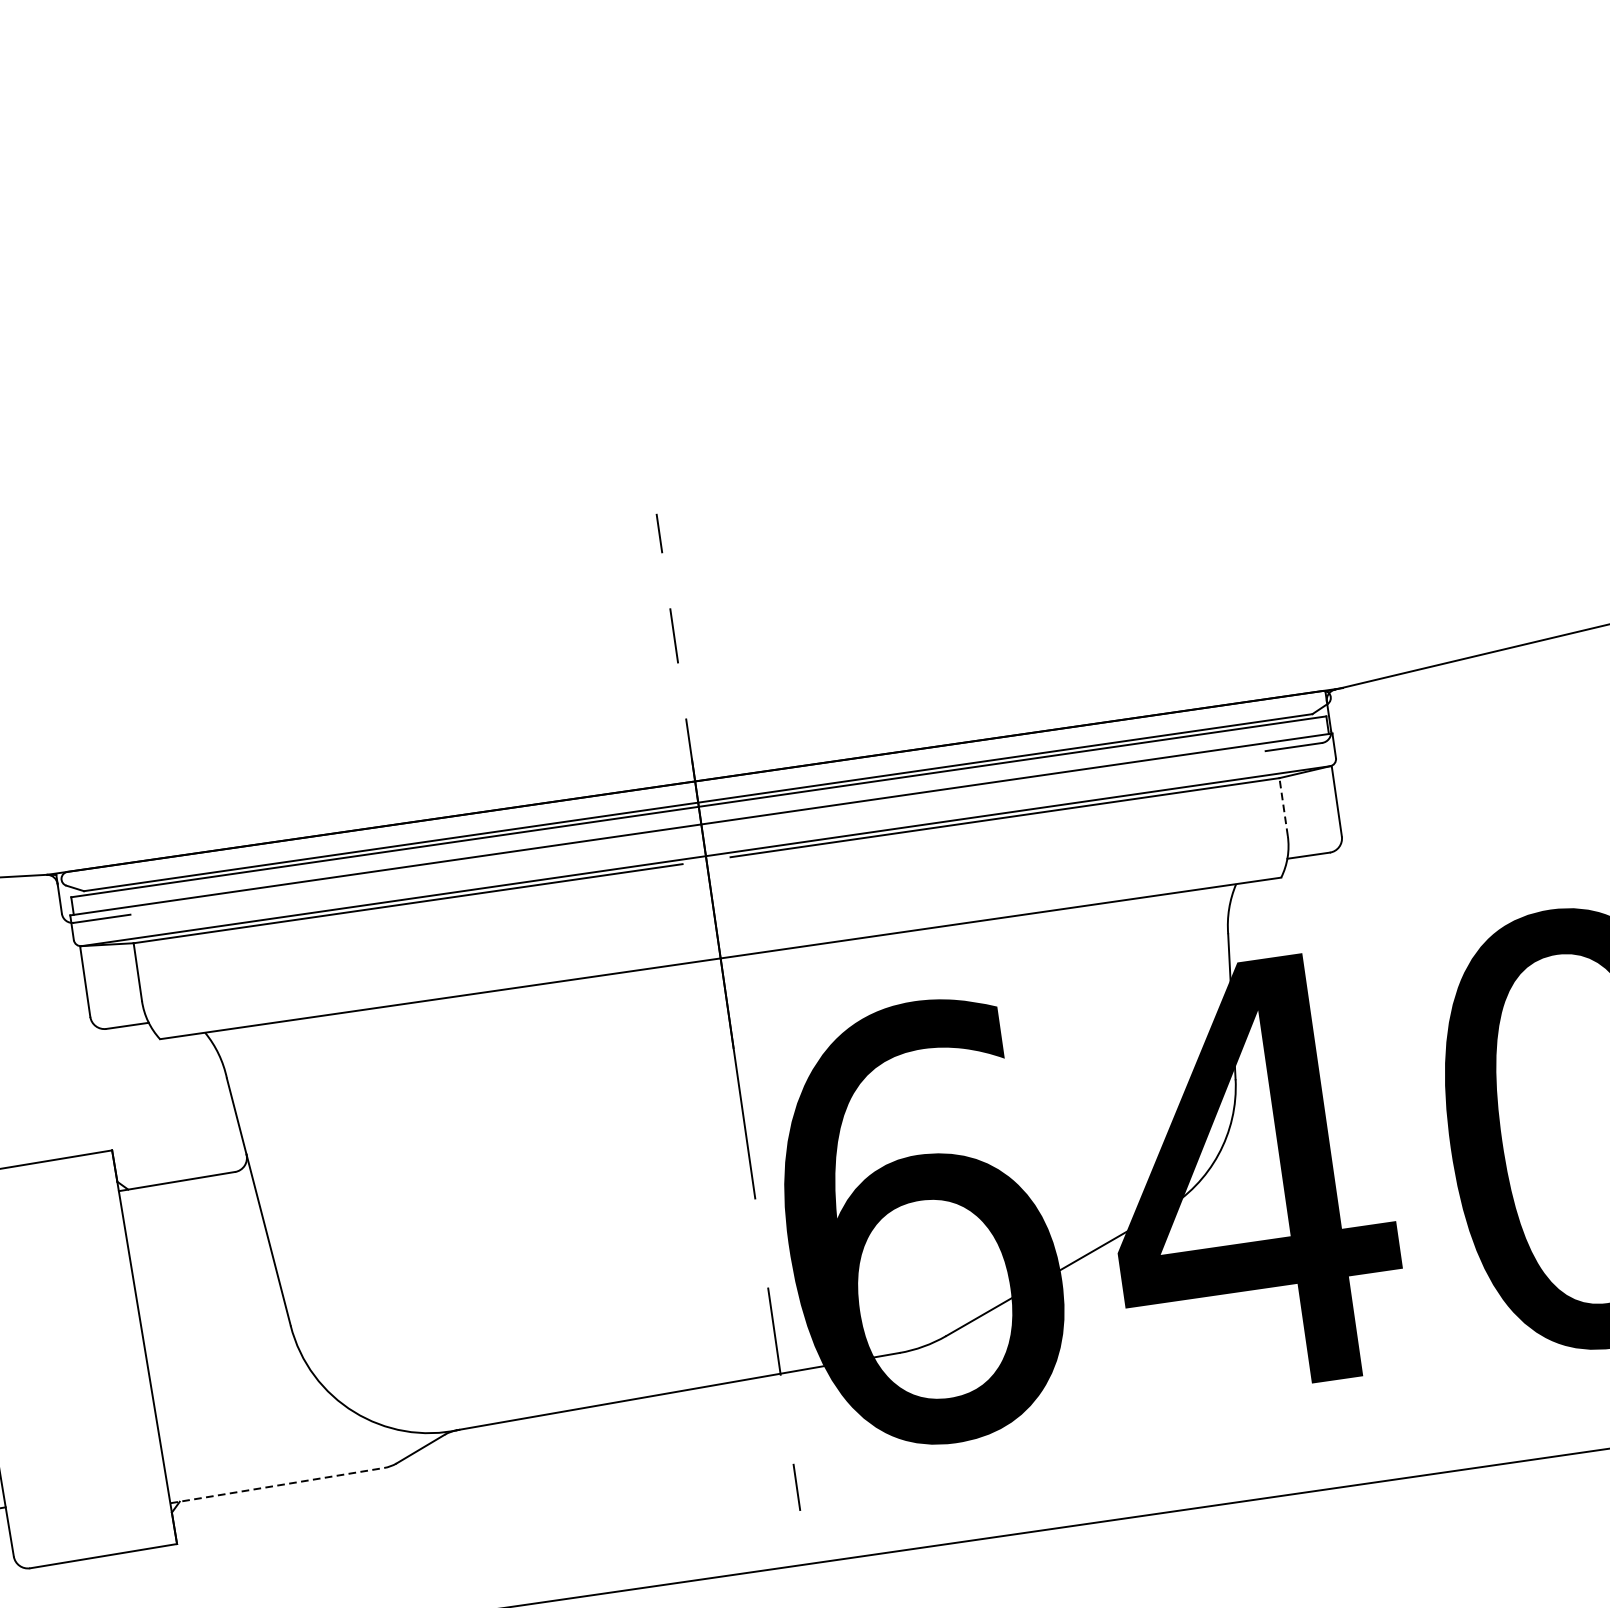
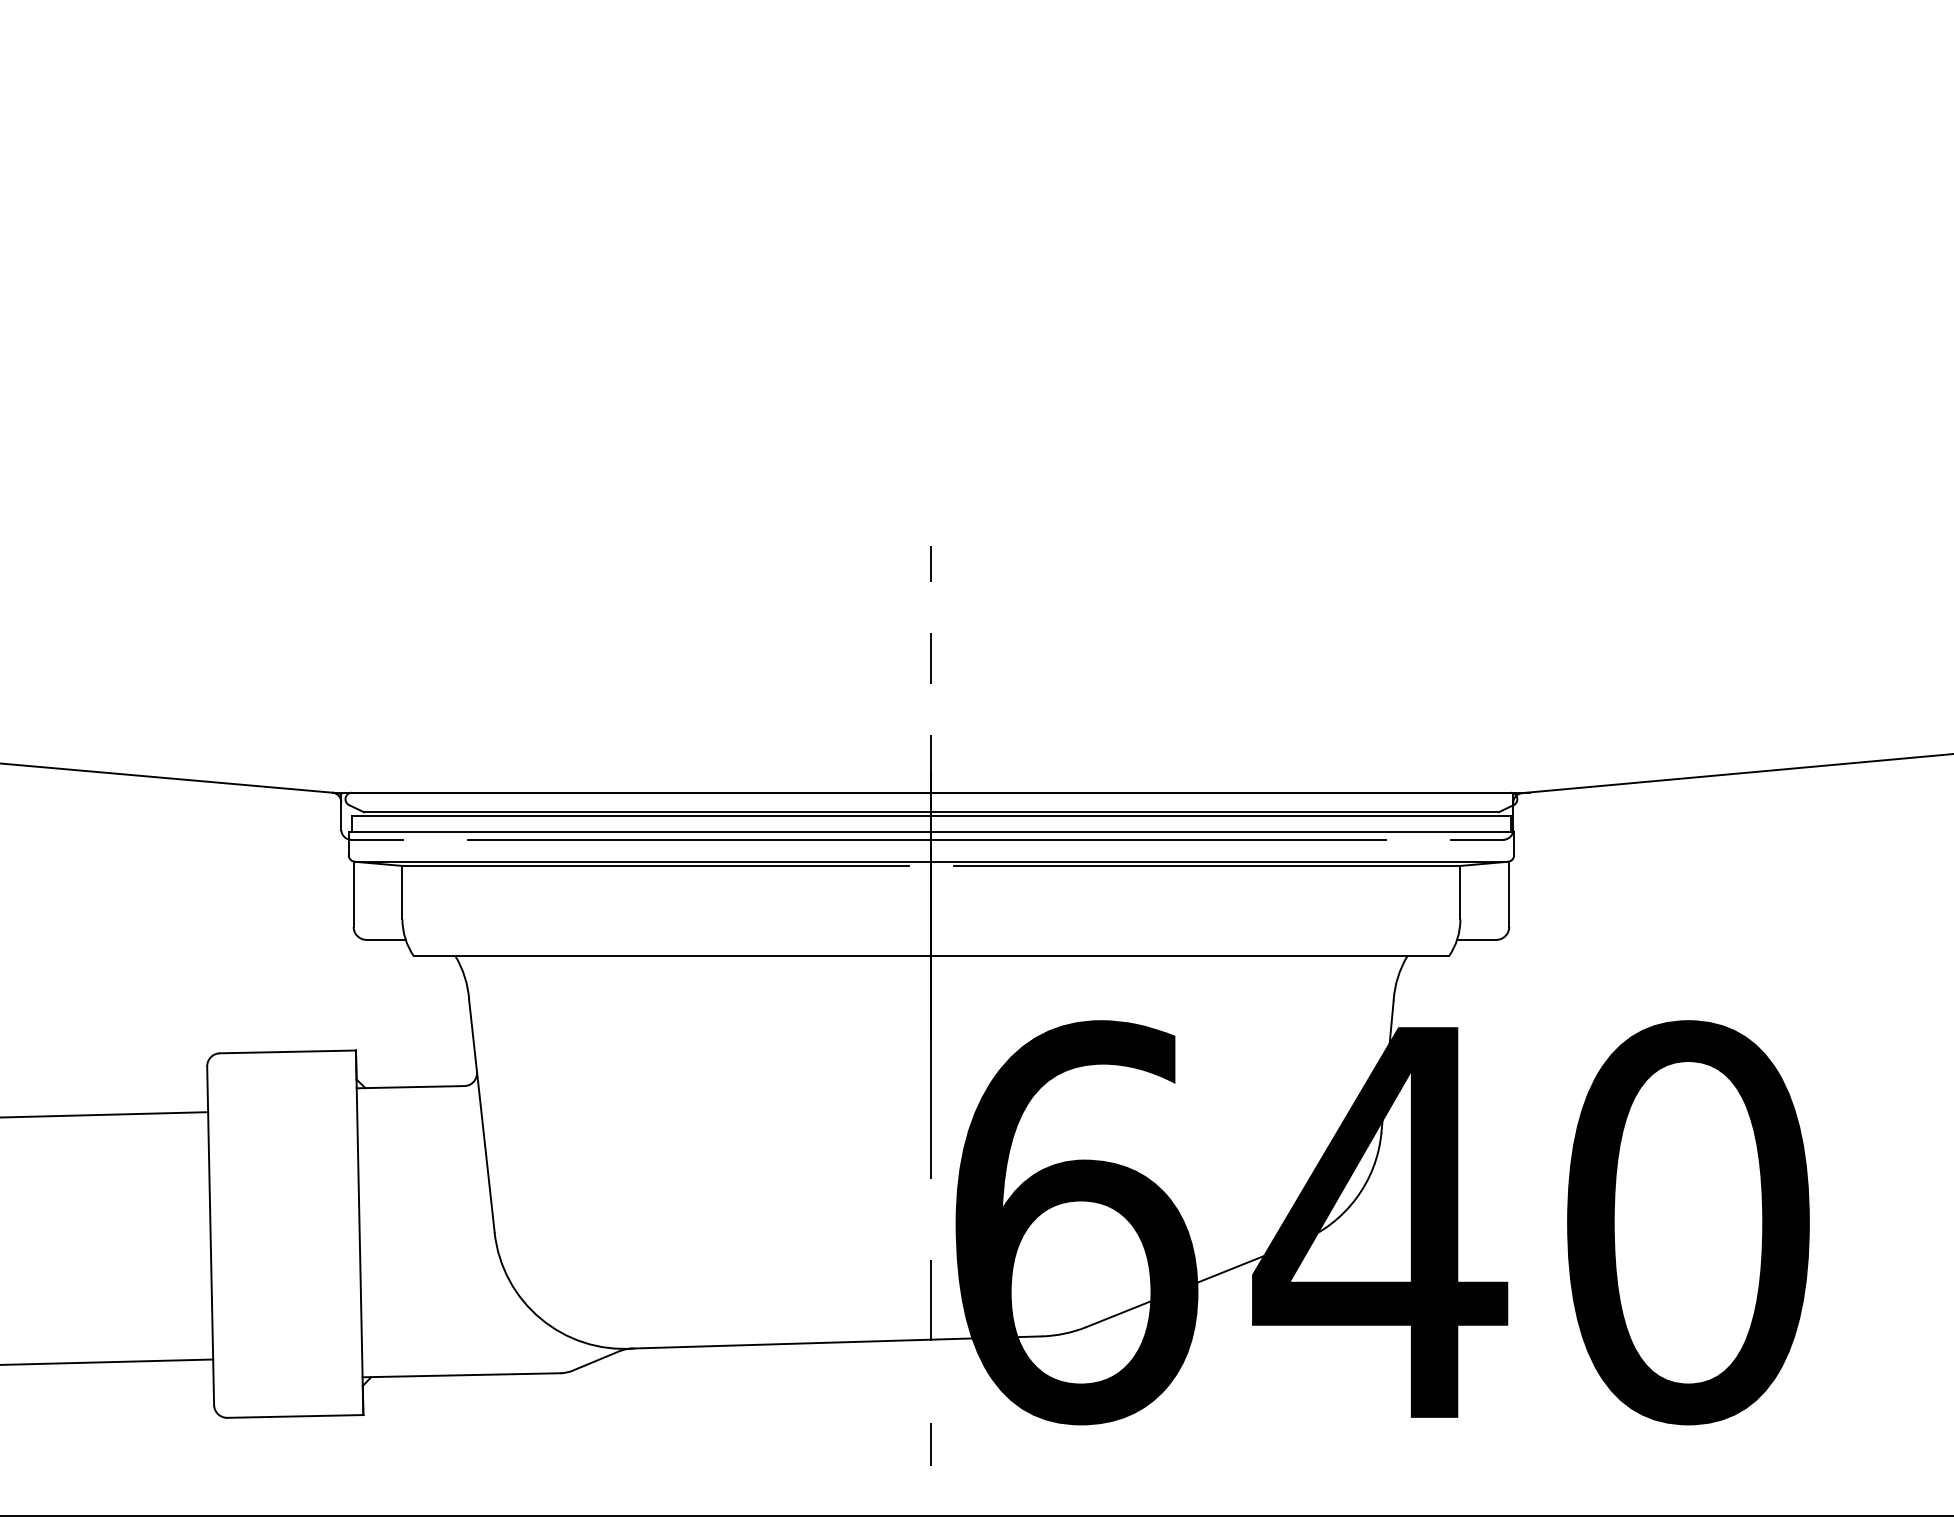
line: (1283, 806) -> (1460, 892), dashed -> solid
line: (698, 832) -> (927, 839), added
line: (278, 1485) -> (462, 1375), dashed -> solid

